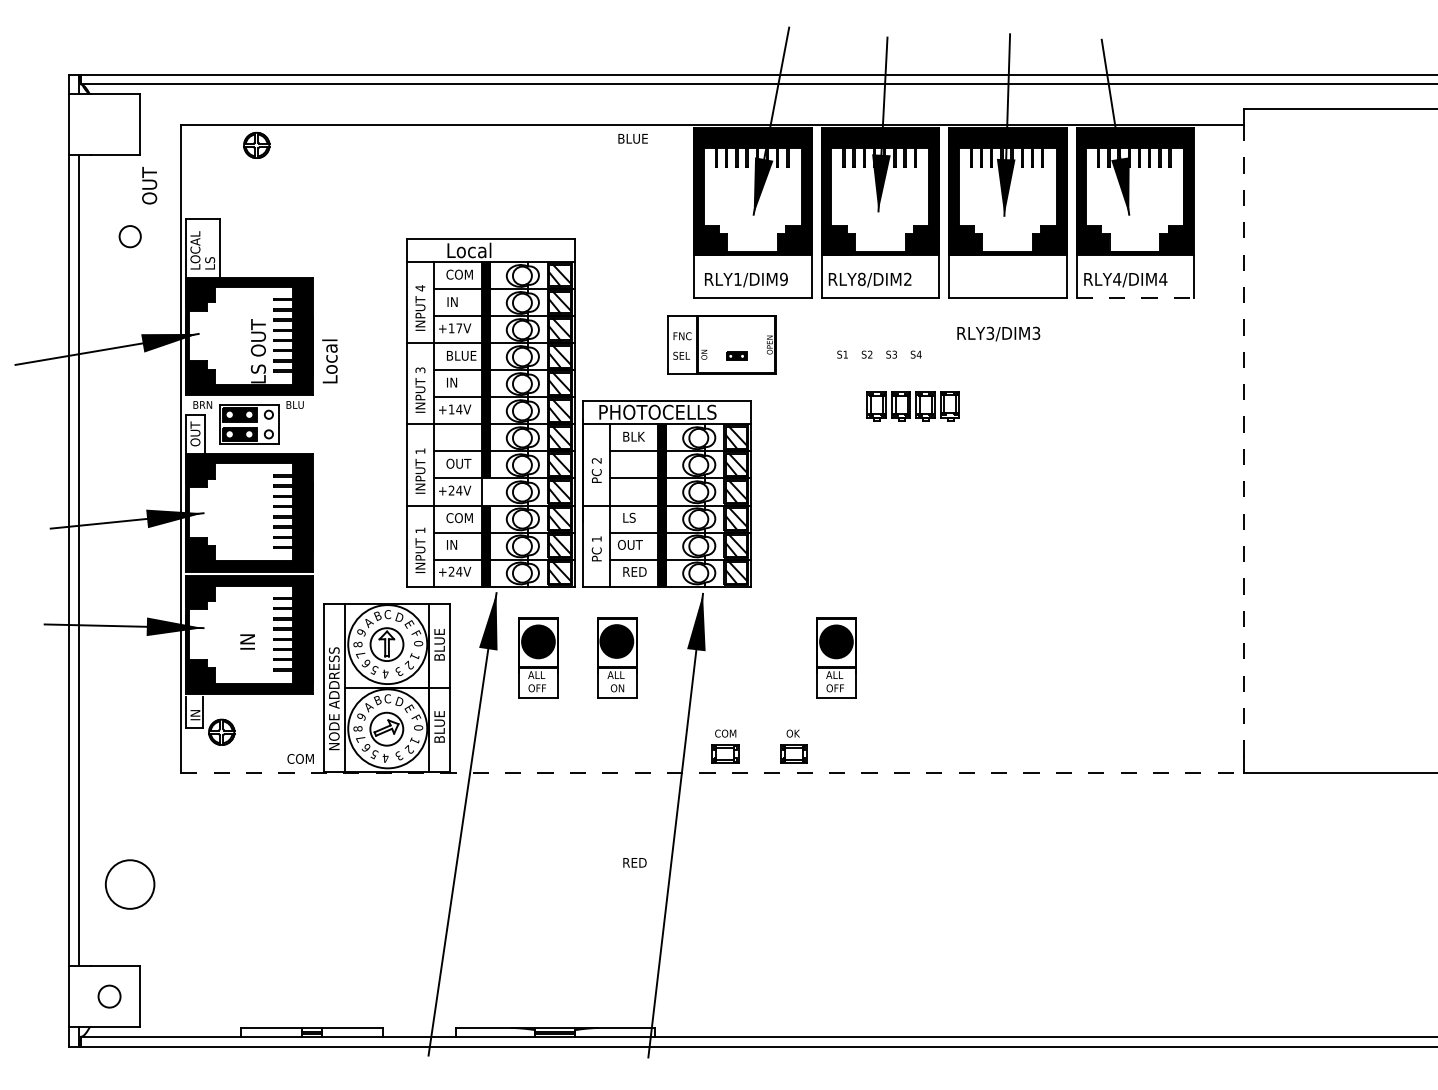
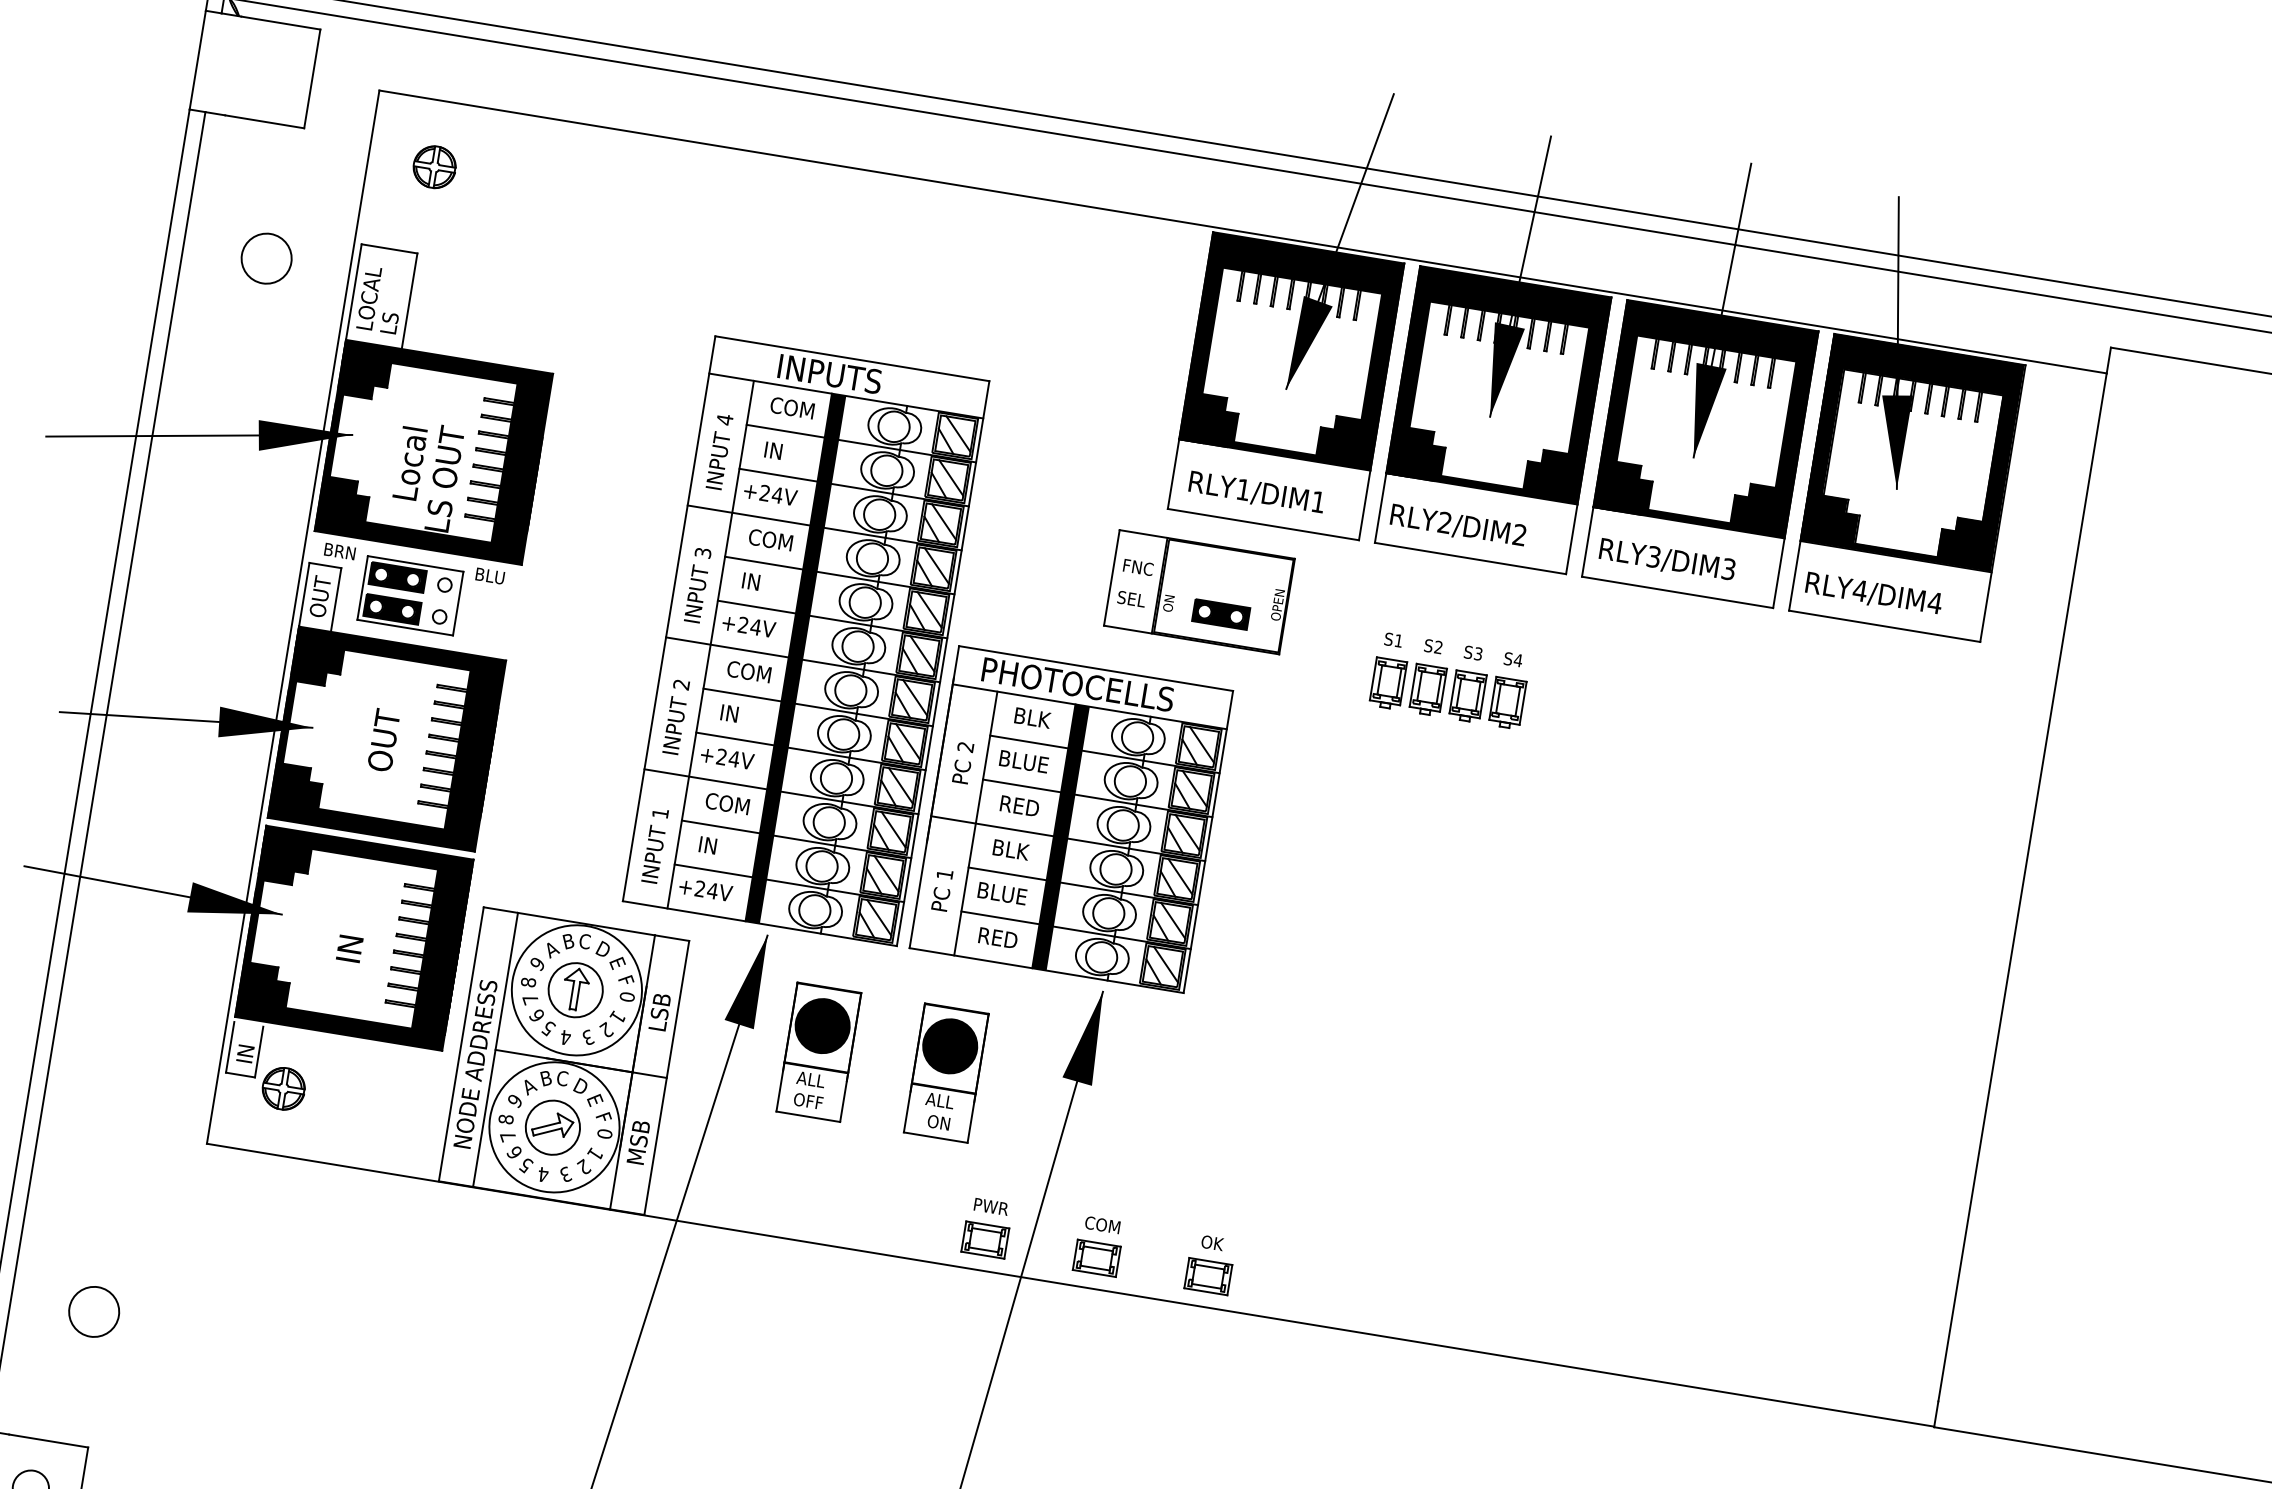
text: (632, 138) -> (1023, 761), moved
part: (256, 144) -> (434, 165), moved
text: (149, 185) -> (383, 739), moved
circle: (130, 236) -> (267, 258), size x1.43
text: (479, 250) -> (831, 374), Local -> INPUTS
text: (783, 278) -> (1317, 500), RLY1/DIM9 -> RLY1/DIM1
text: (861, 278) -> (1444, 521), RLY8/DIM2 -> RLY2/DIM2
line: (1135, 298) -> (1884, 626), dashed -> solid
text: (455, 328) -> (771, 494), +17V -> +24V
text: (998, 333) -> (1667, 559), moved
text: (461, 355) -> (773, 539), BLUE -> COM
part: (736, 356) -> (1220, 614), size x1.67
text: (329, 361) -> (409, 463), moved
part: (912, 406) -> (1446, 693), moved
text: (451, 409) -> (743, 625), +14V -> +24V
line: (1243, 441) -> (2022, 888), dashed -> solid
text: (420, 451) -> (681, 685), 1 -> 2
text: (458, 463) -> (740, 714), OUT -> IN
fill: (485, 491) -> (776, 767), added
text: (634, 517) -> (1011, 849), LS -> BLK
text: (632, 544) -> (1001, 892), OUT -> BLUE
text: (439, 643) -> (661, 1002), BLUE -> LSB
part: (836, 657) -> (1303, 1130), removed
text: (439, 726) -> (639, 1137), BLUE -> MSB
part: (656, 746) -> (986, 1227), added
text: (300, 758) -> (748, 671), moved
line: (712, 772) -> (1070, 1284), dashed -> solid
text: (634, 862) -> (1019, 805), moved
circle: (129, 884) -> (93, 1311), size x0.62

